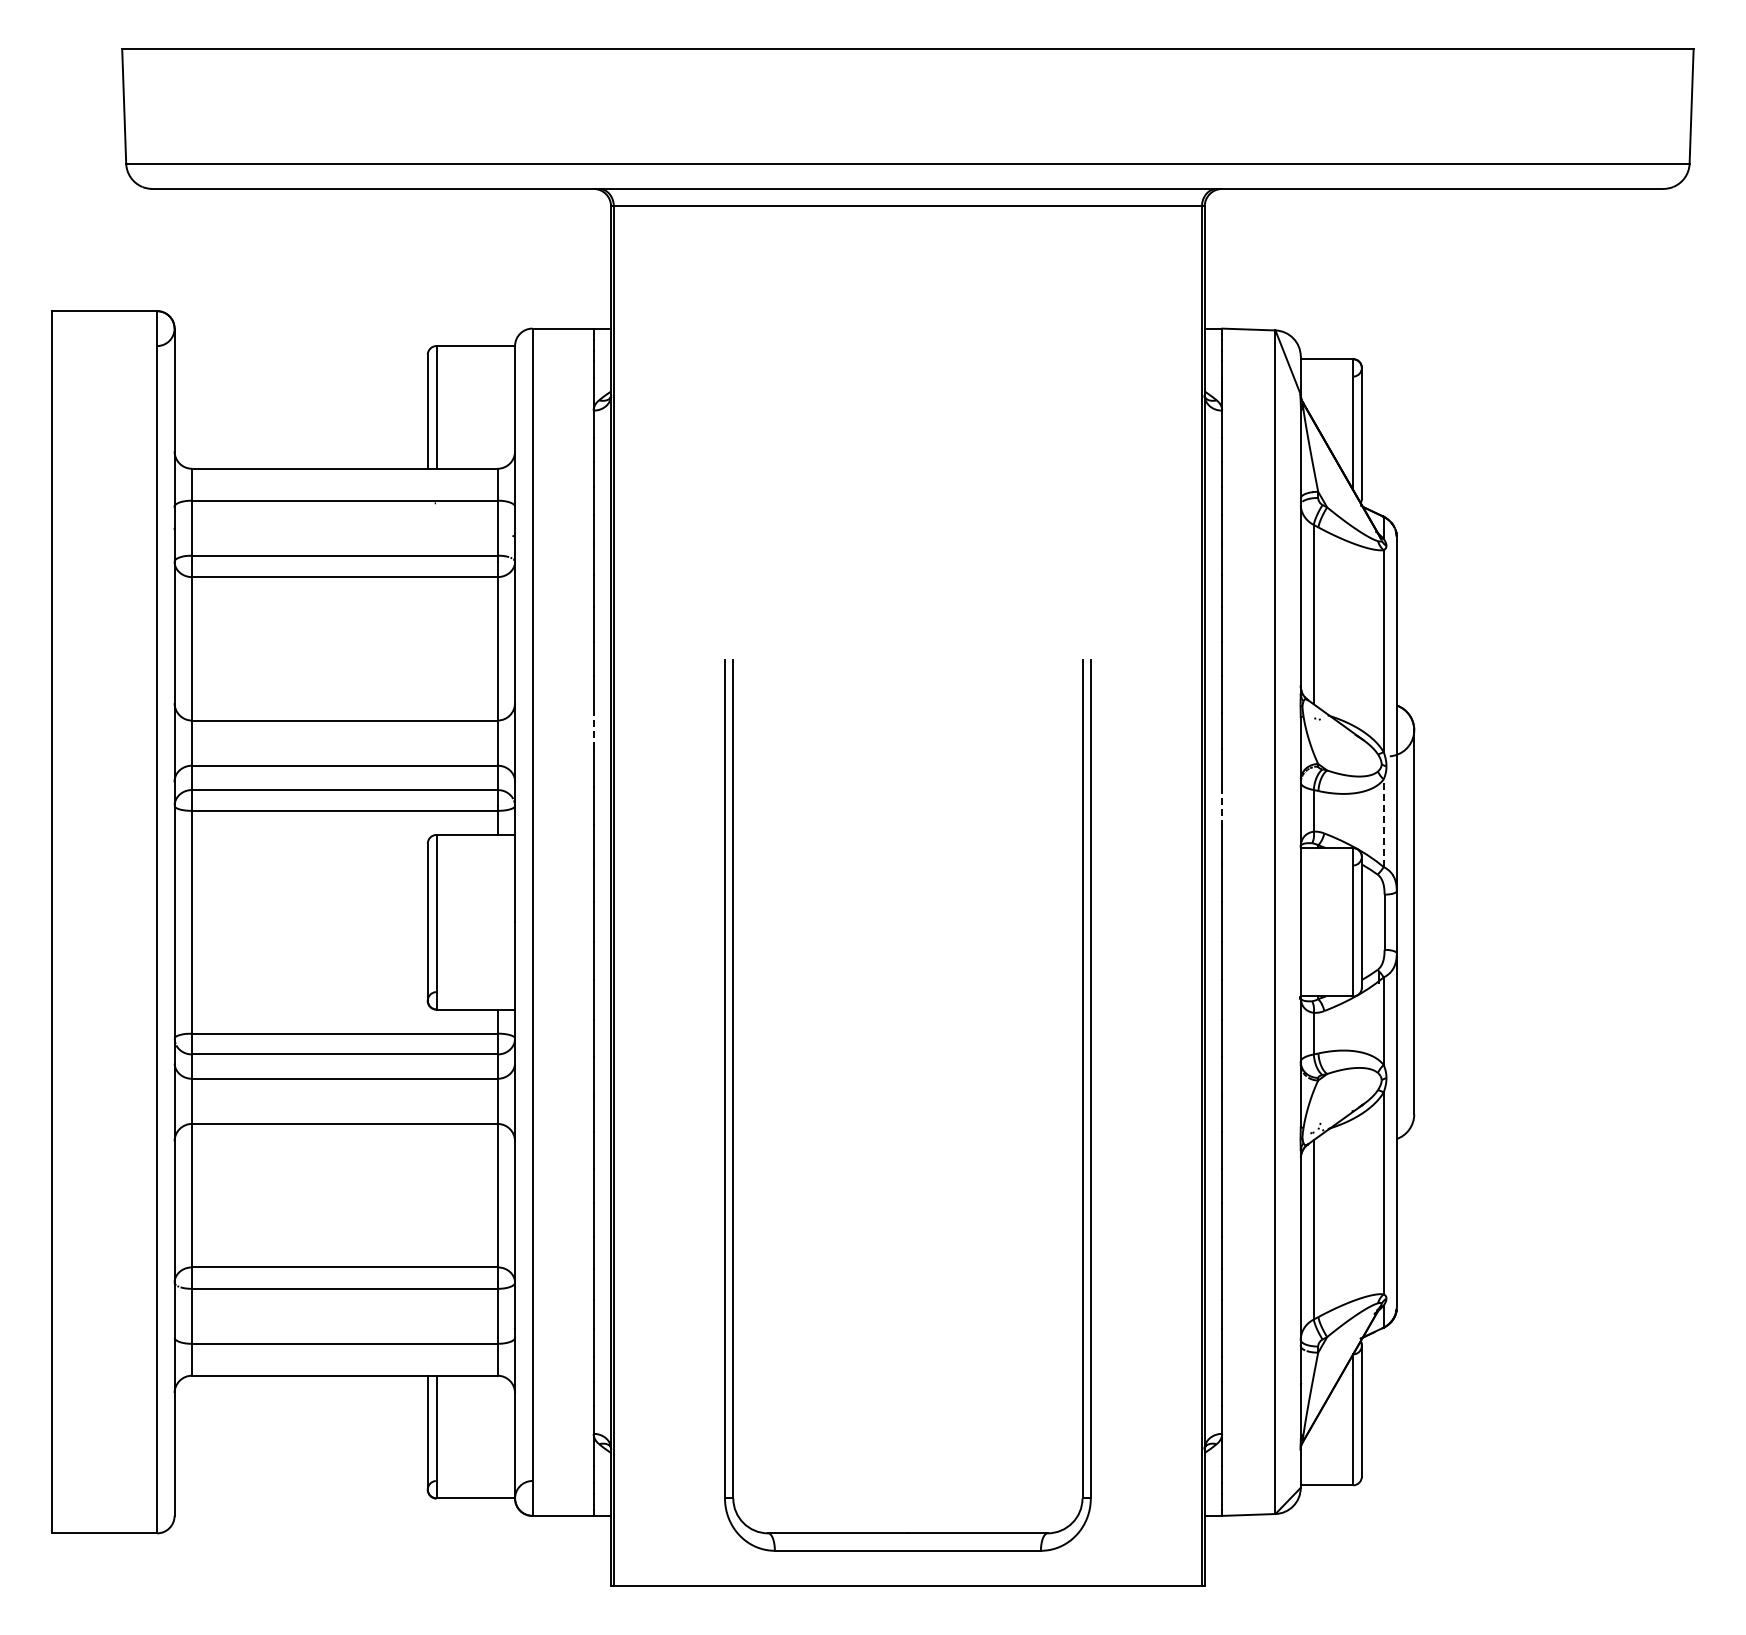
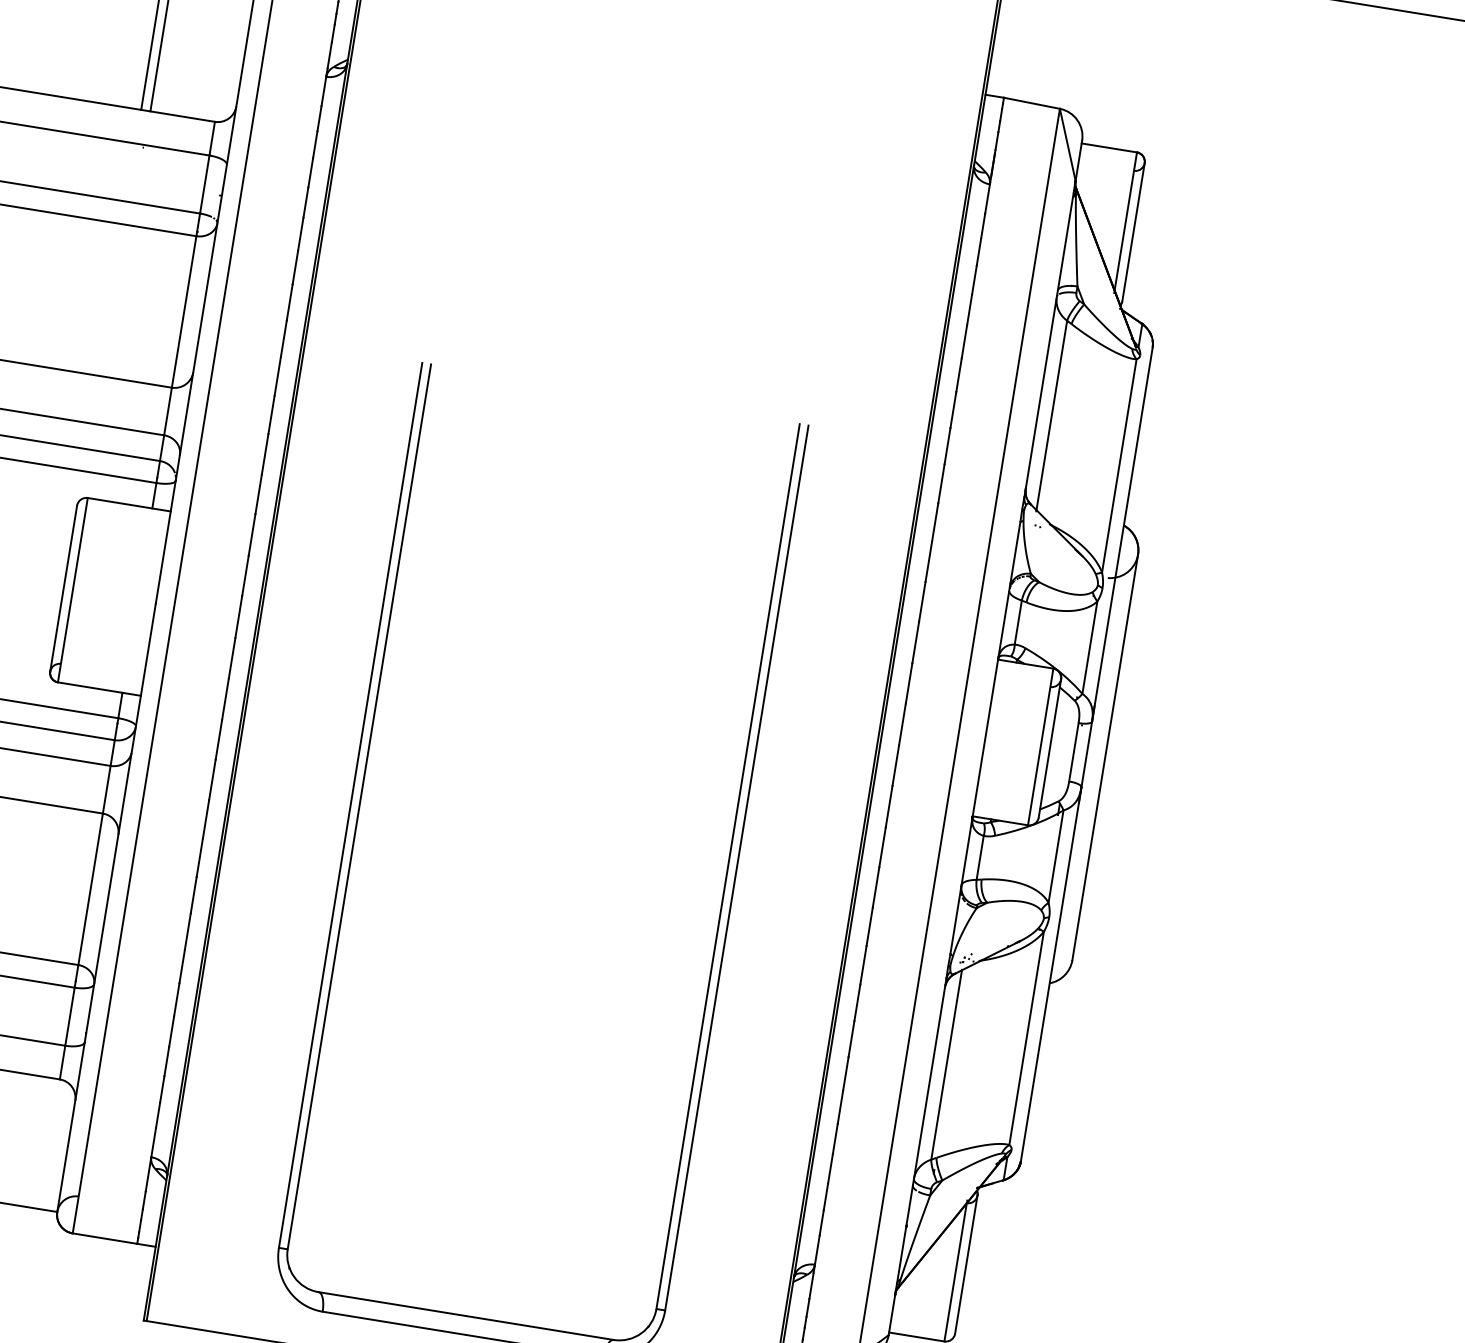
line: (593, 730) -> (271, 414), dashed -> solid
line: (1222, 805) -> (922, 601), dashed -> solid
line: (1383, 823) -> (1089, 647), dashed -> solid

